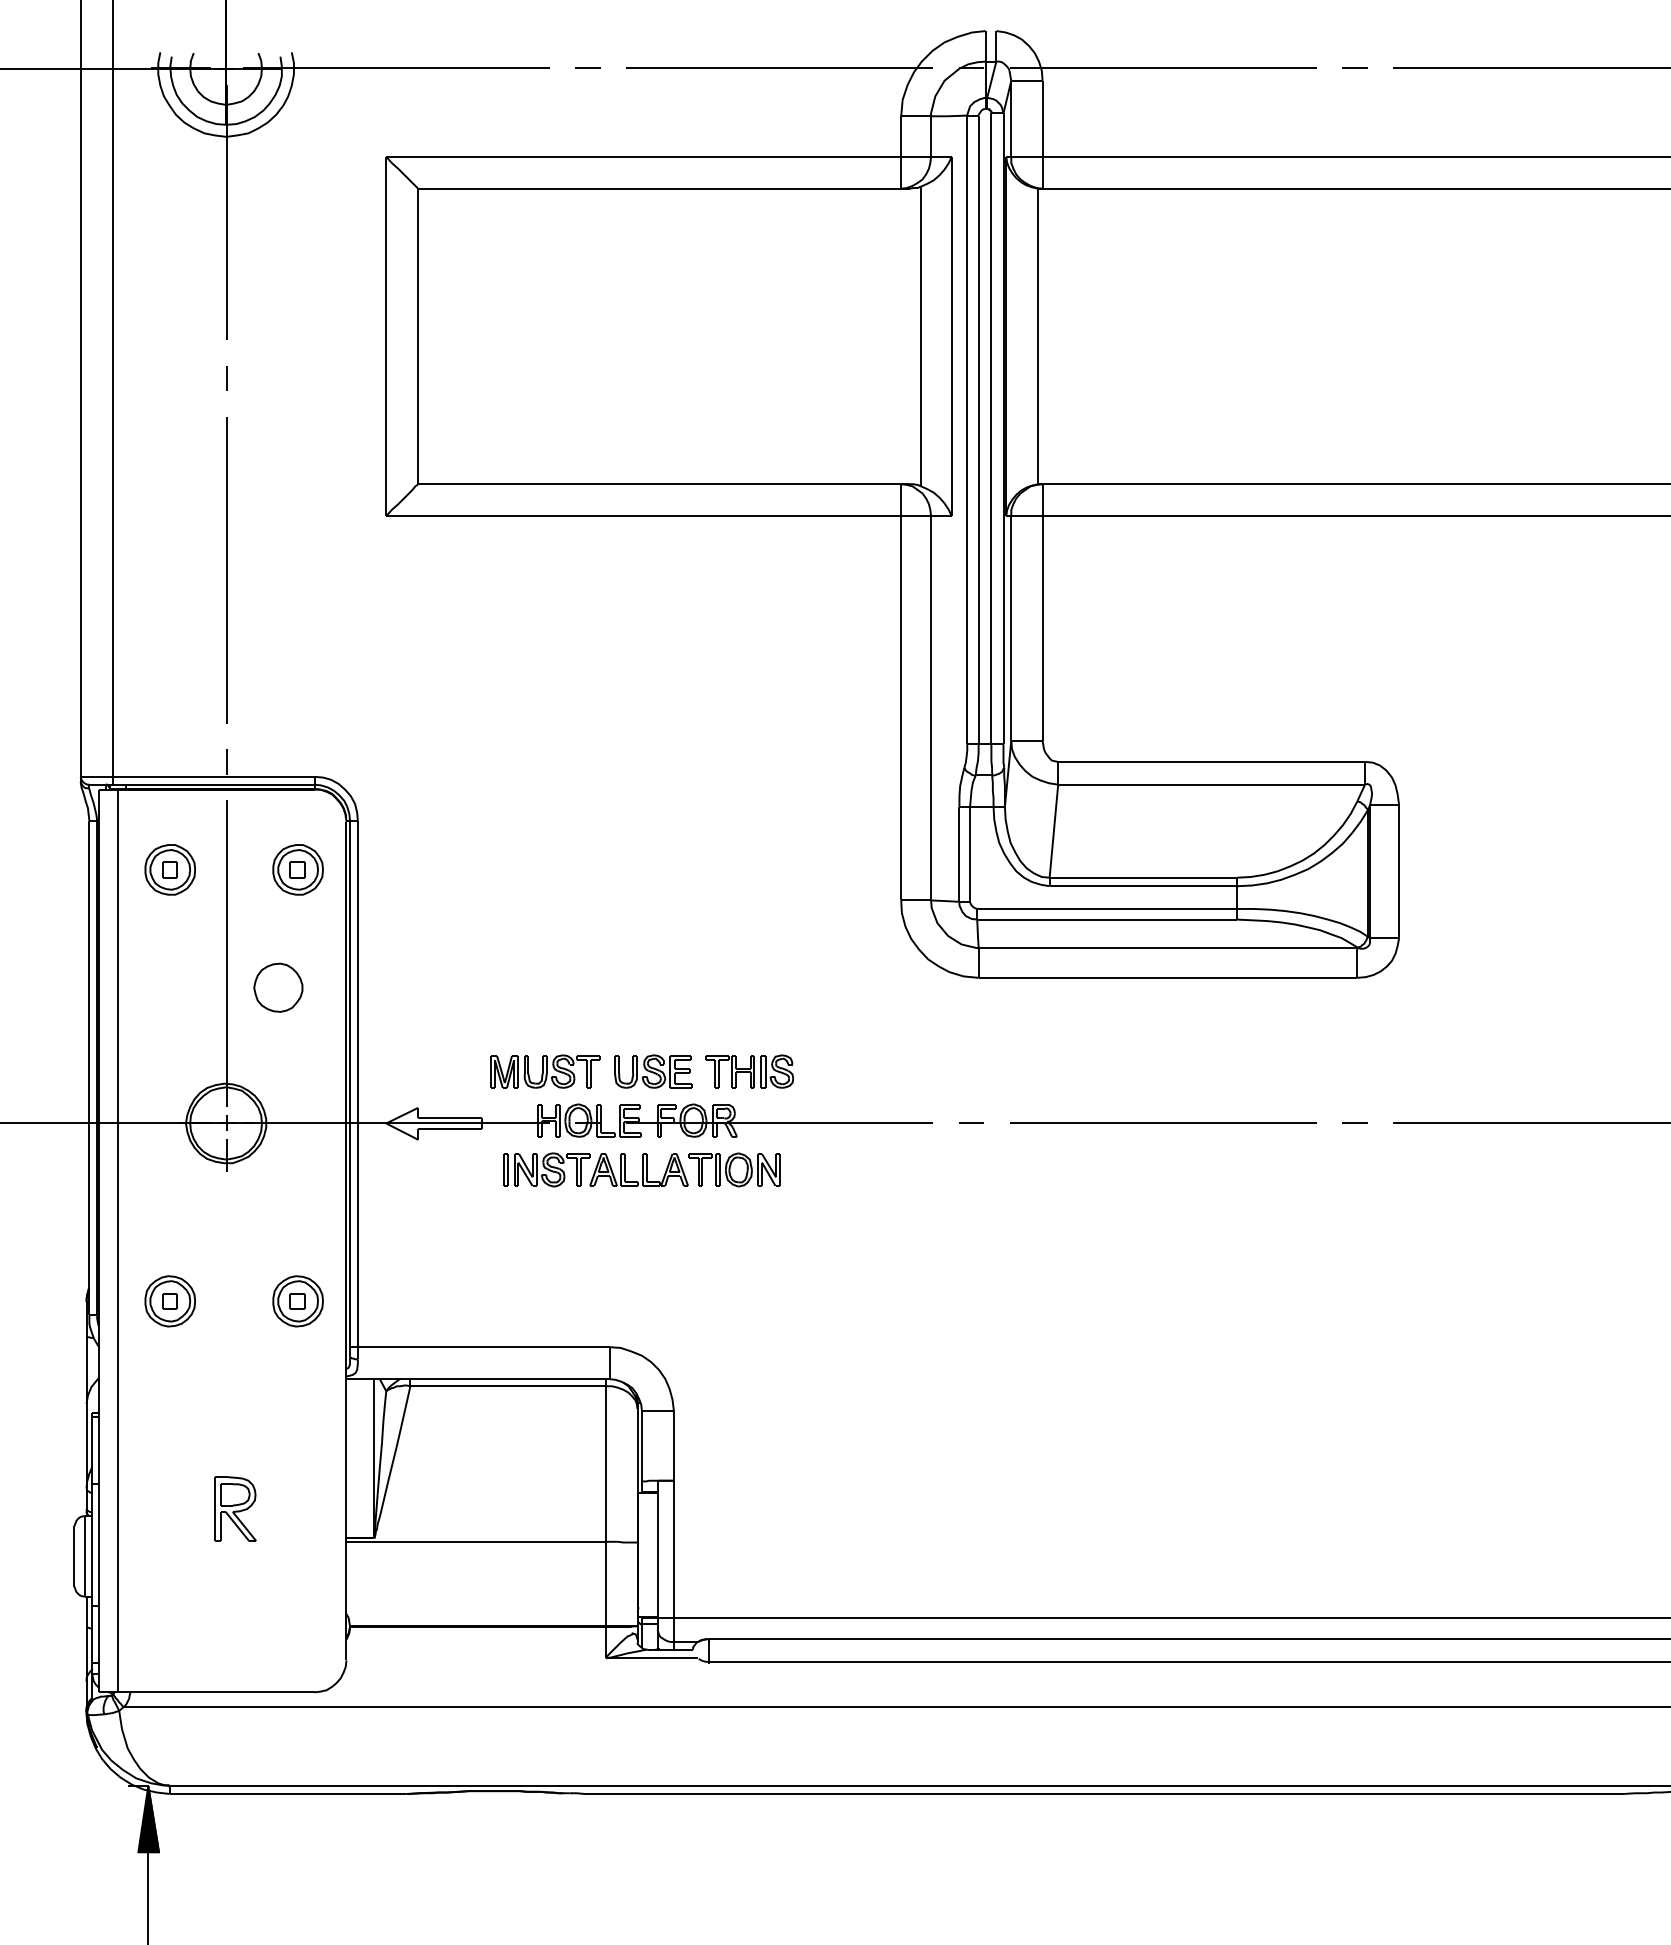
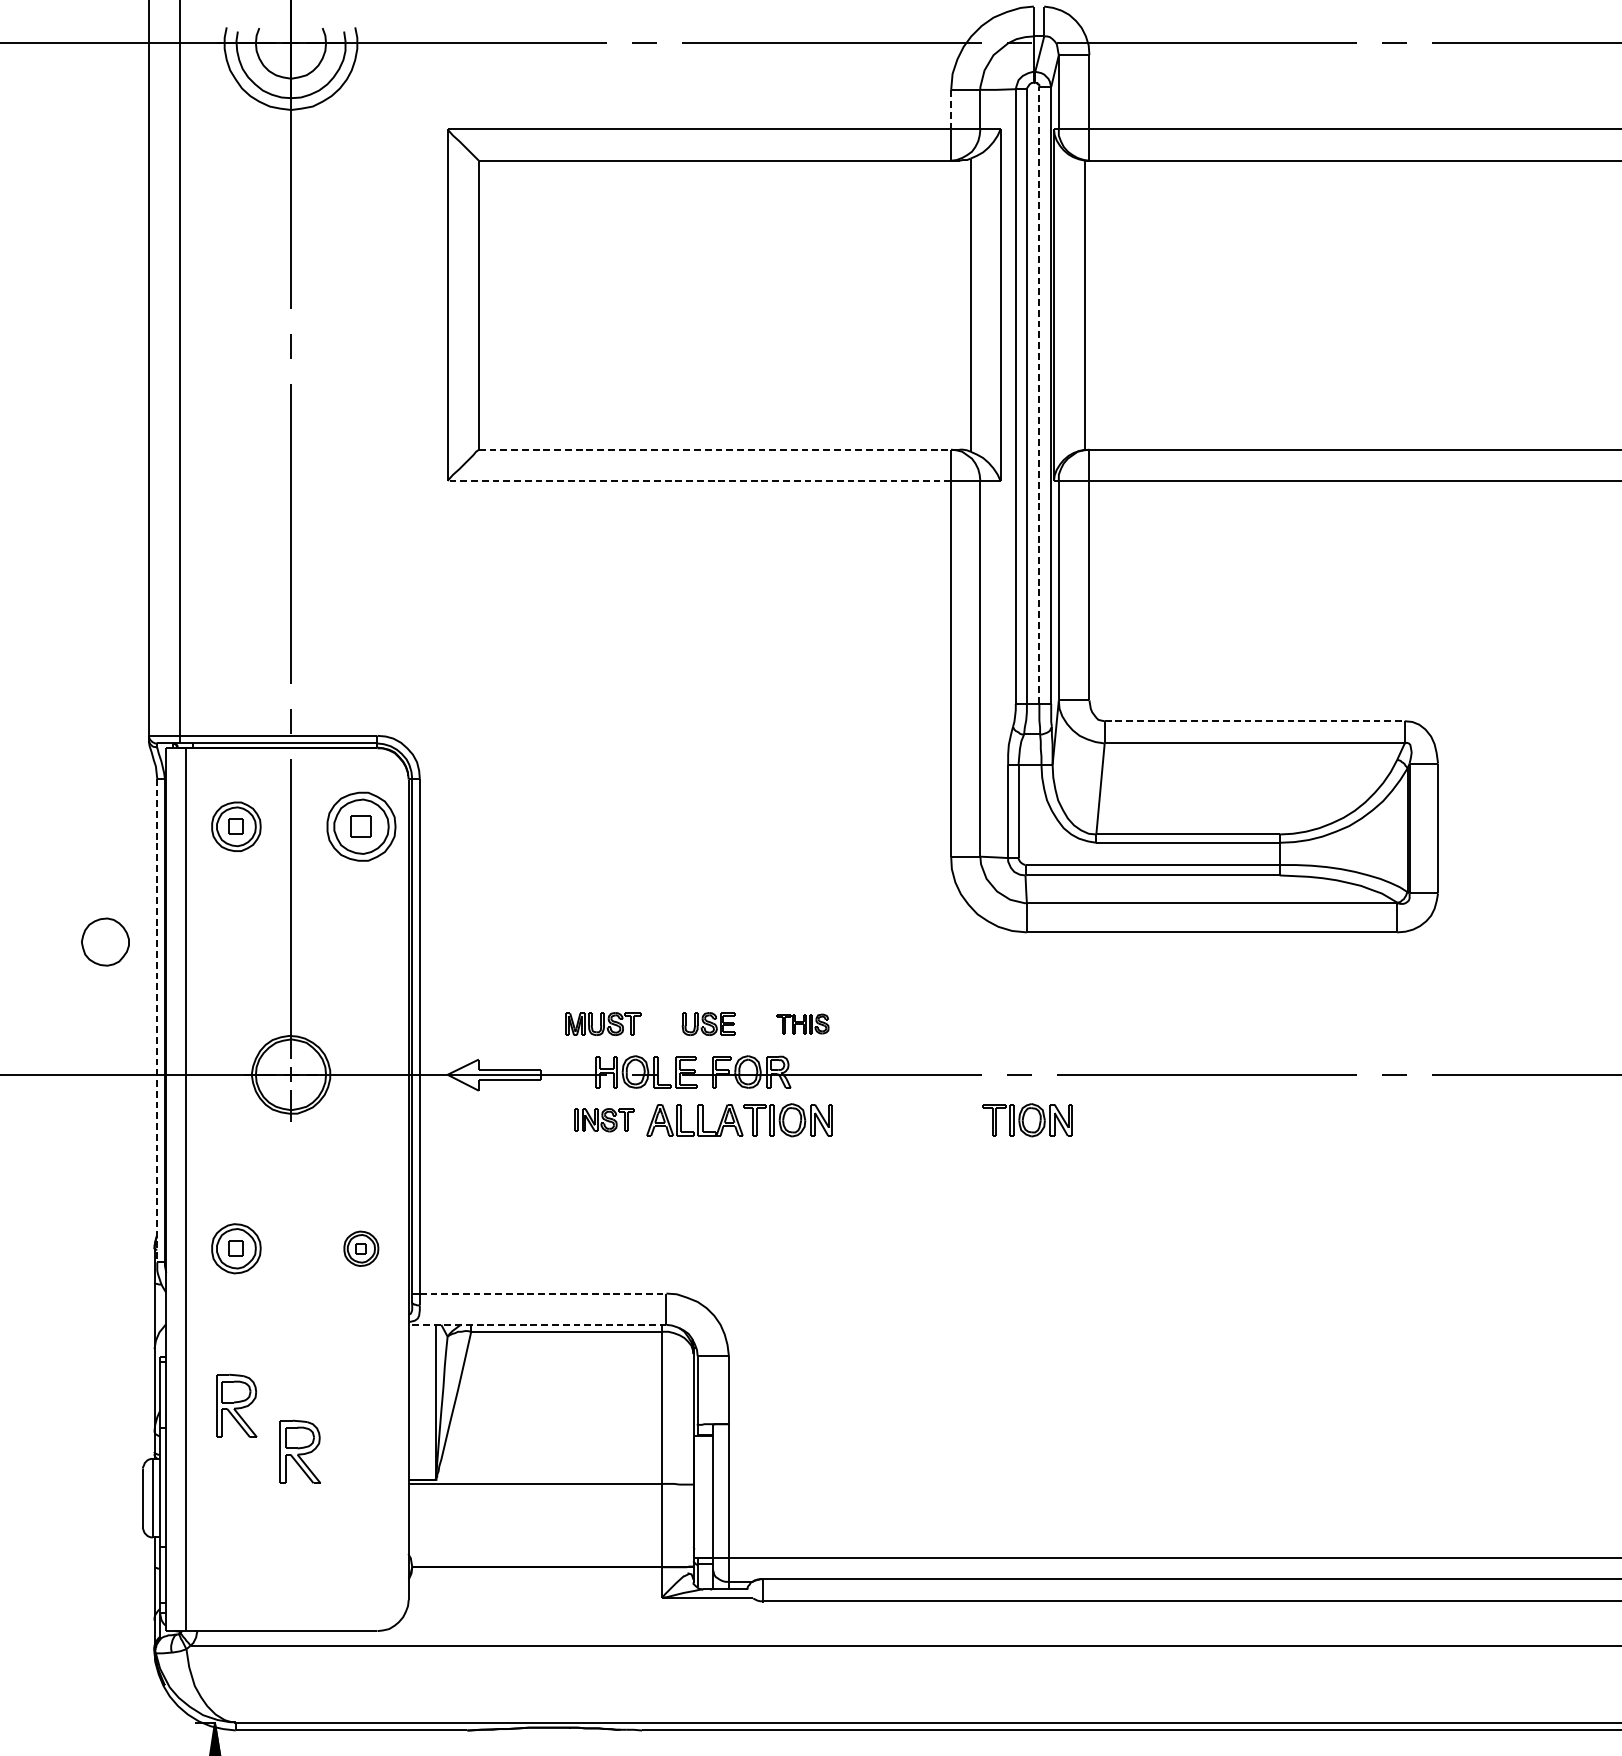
line: (901, 136) -> (951, 109), solid -> dashed
line: (991, 428) -> (1039, 395), solid -> dashed
line: (660, 484) -> (715, 449), solid -> dashed
line: (643, 516) -> (699, 481), solid -> dashed
line: (1212, 761) -> (1255, 720), solid -> dashed
part: (297, 869) -> (360, 826), size x1.4
part: (278, 987) -> (105, 941), moved
line: (89, 1068) -> (157, 1021), solid -> dashed
part: (545, 1071) -> (603, 1023), size x0.7
part: (653, 1071) -> (708, 1023), size x0.7
part: (749, 1071) -> (802, 1023), size x0.6
part: (546, 1169) -> (604, 1119), size x0.7
part: (979, 1169) -> (1027, 1119), added
part: (297, 1301) -> (360, 1248), size x0.7
line: (484, 1347) -> (543, 1293), solid -> dashed
line: (478, 1379) -> (537, 1325), solid -> dashed
part: (170, 1461) -> (236, 1405), added

